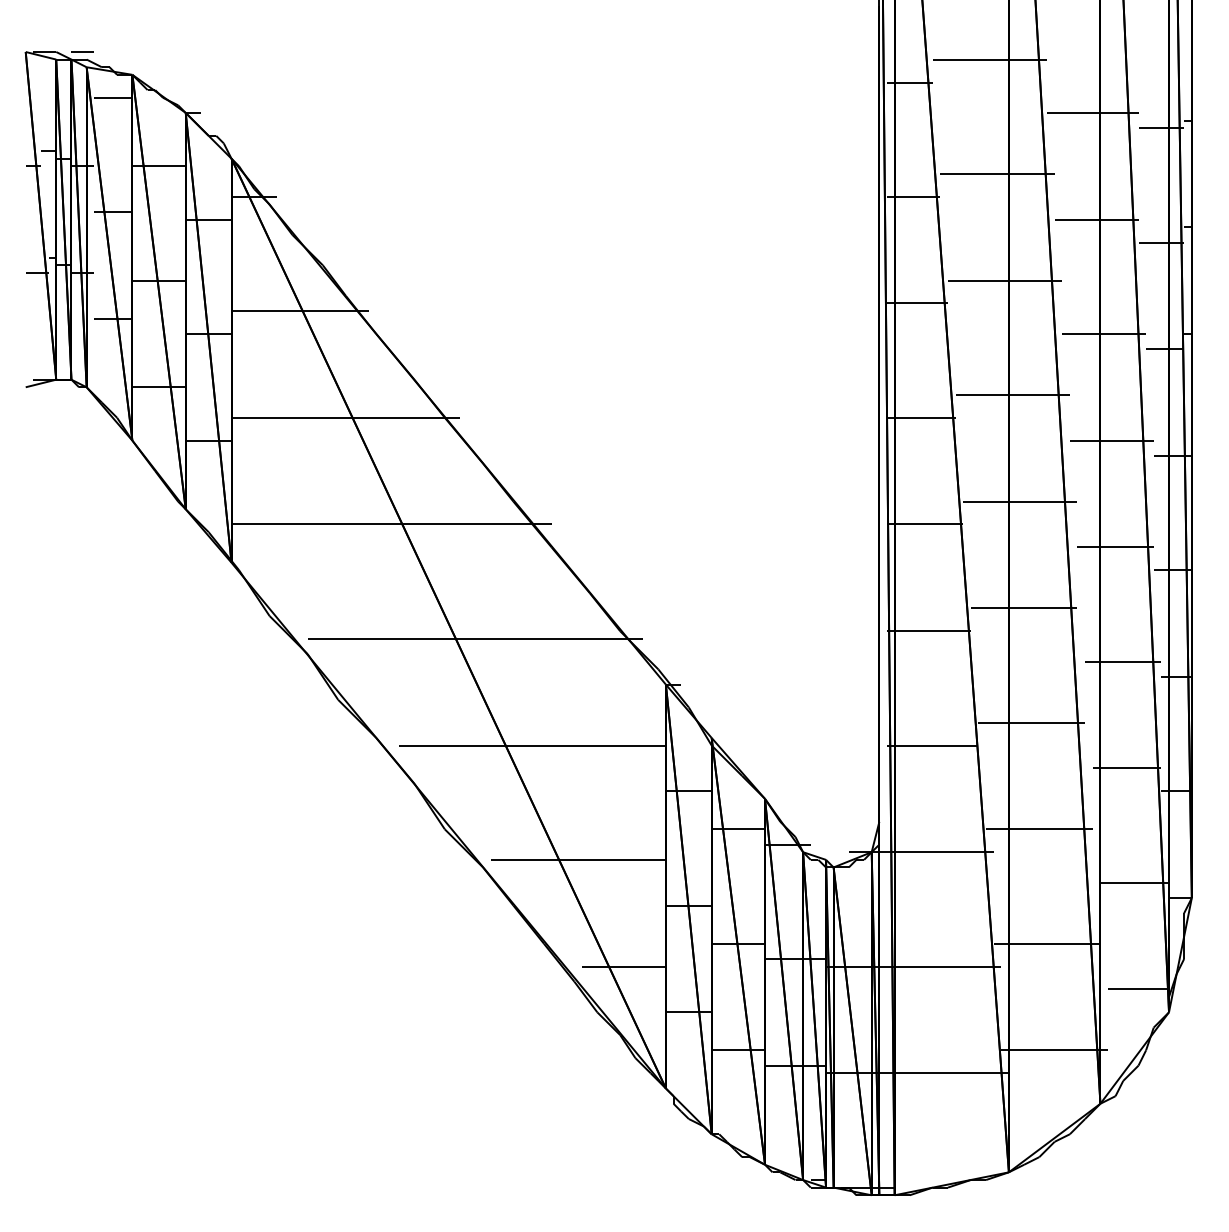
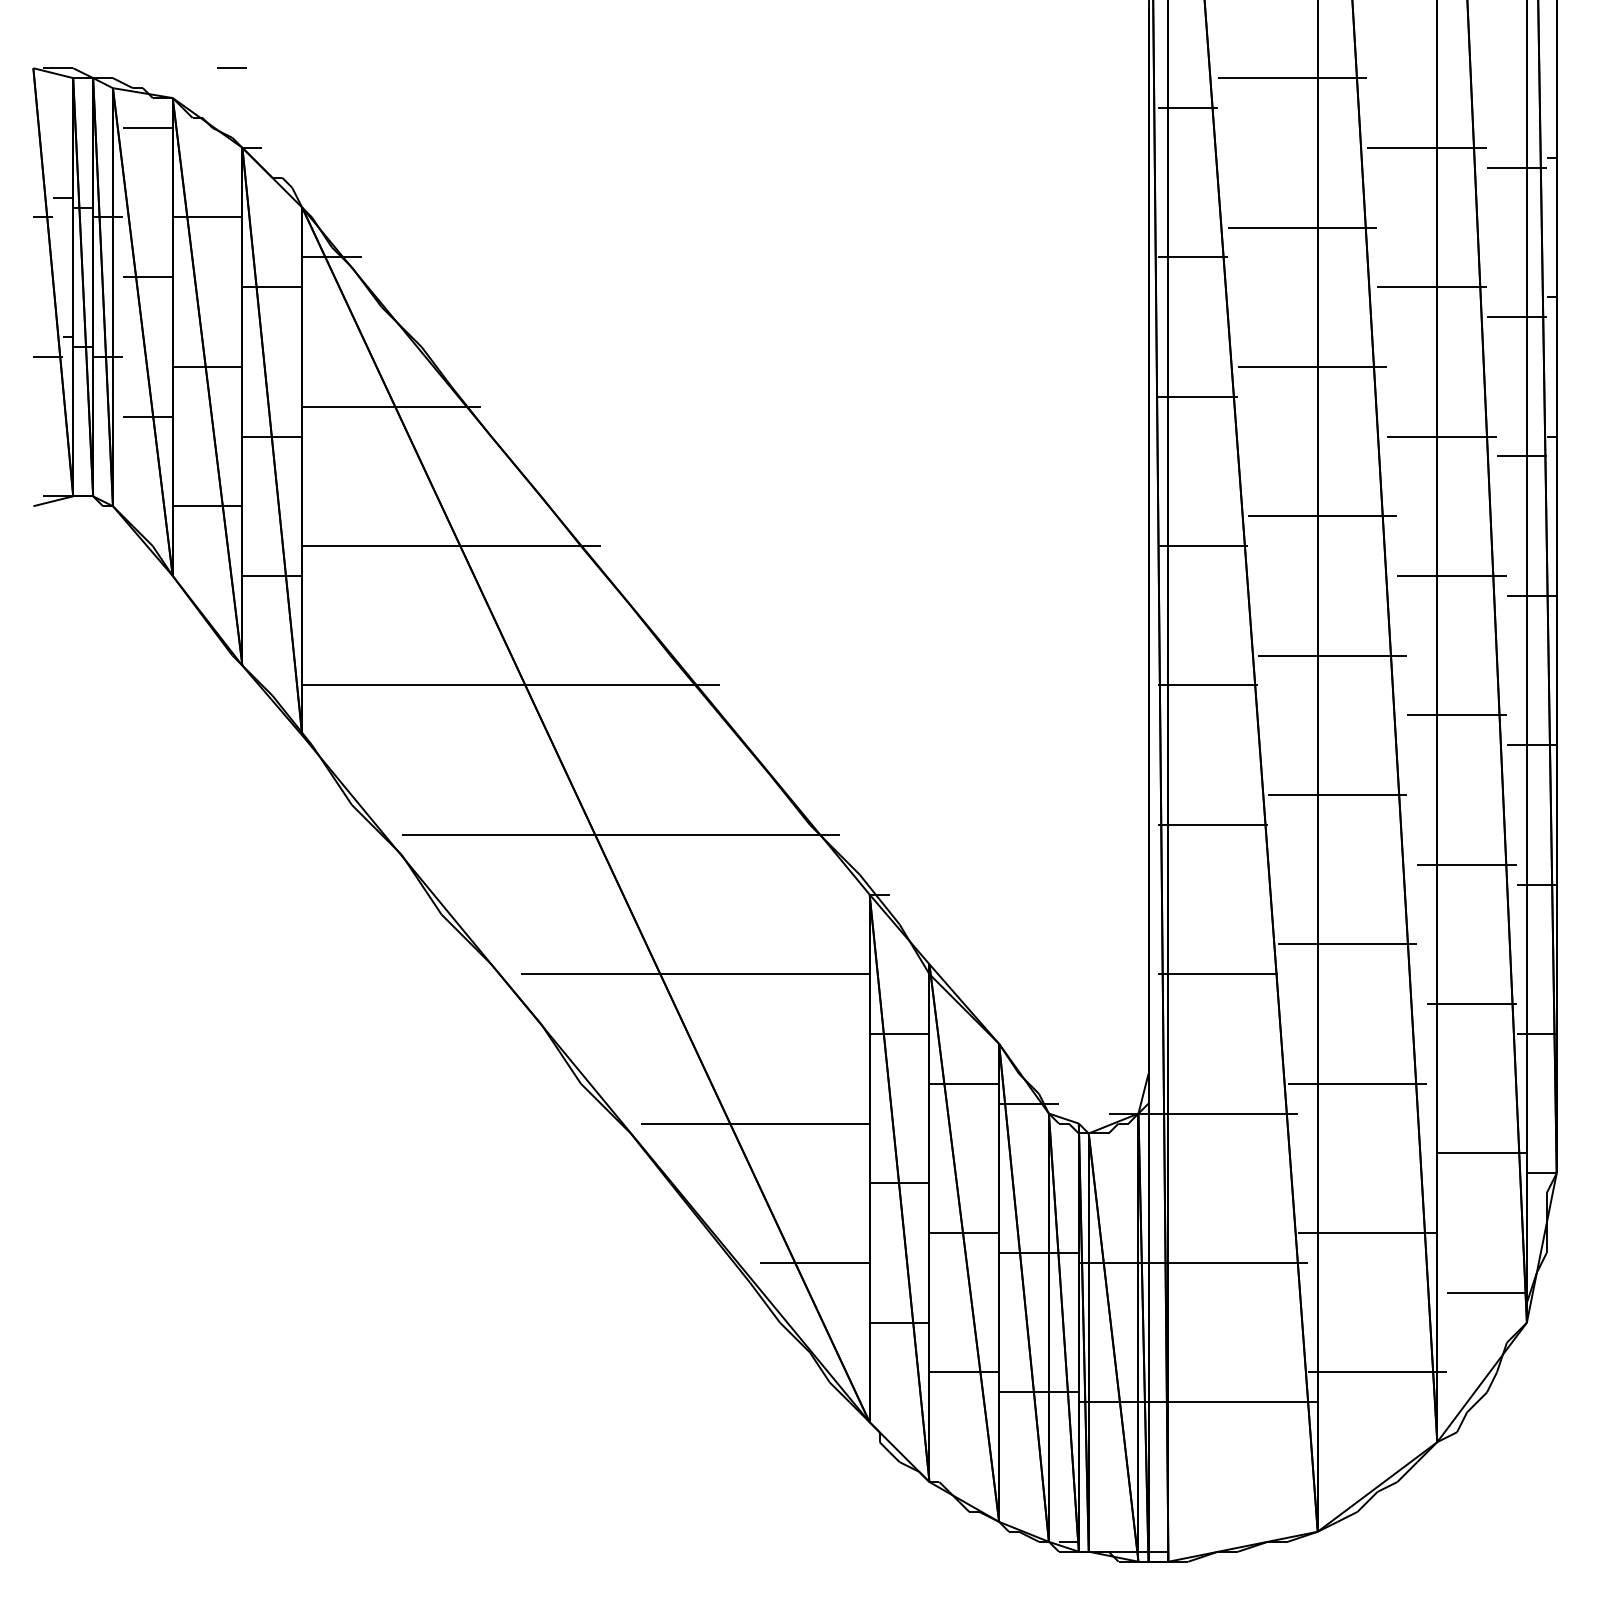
line: (82, 51) -> (231, 67), moved

